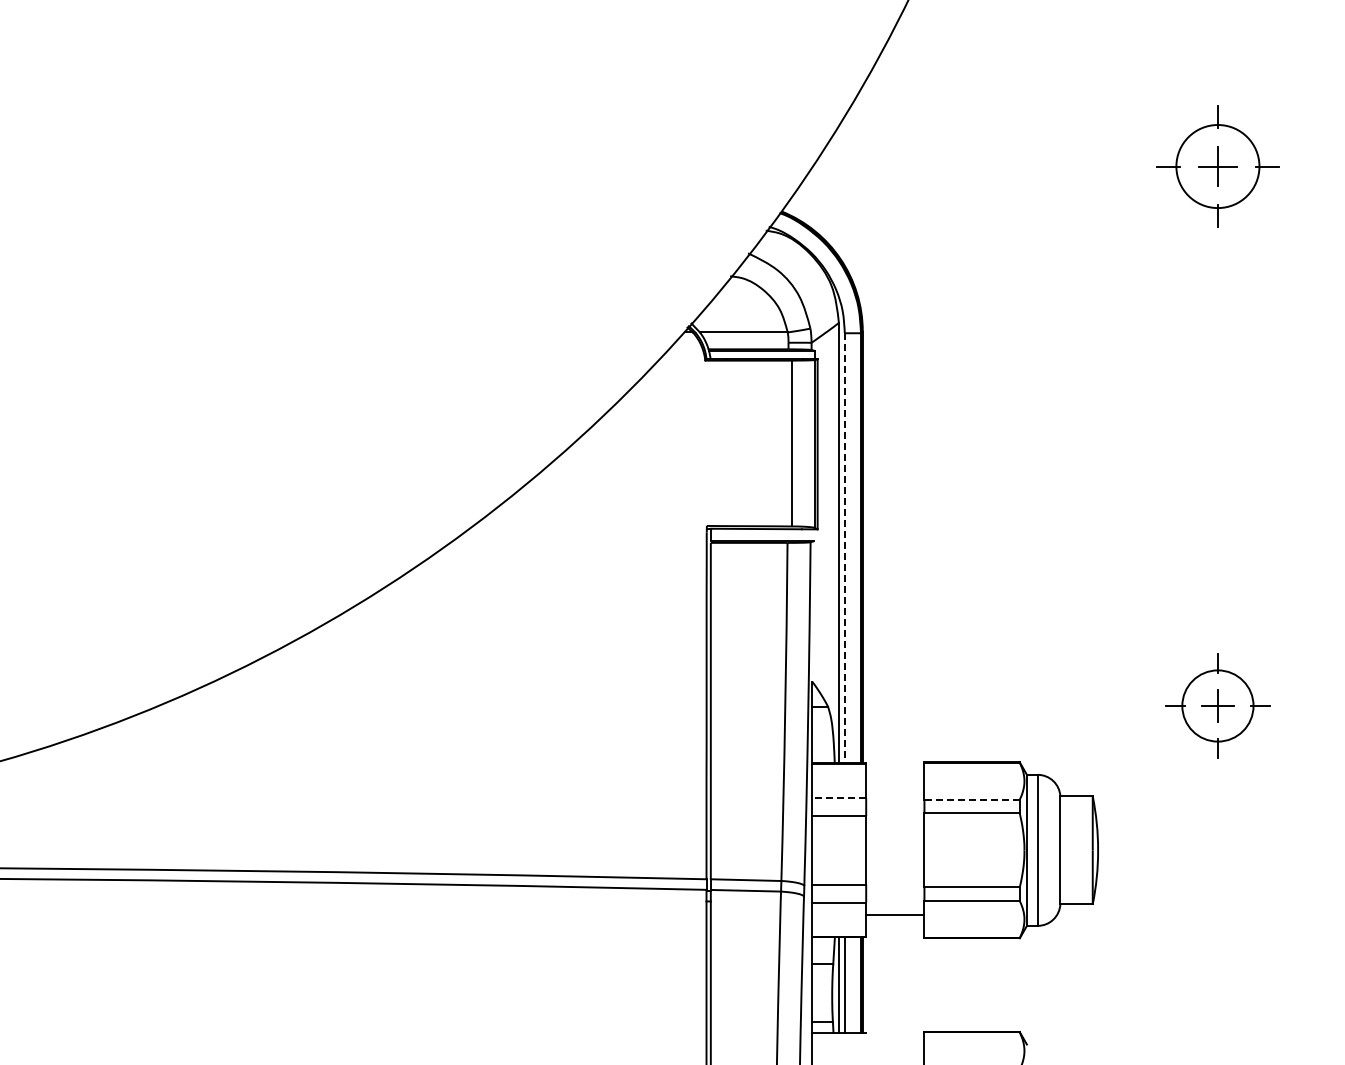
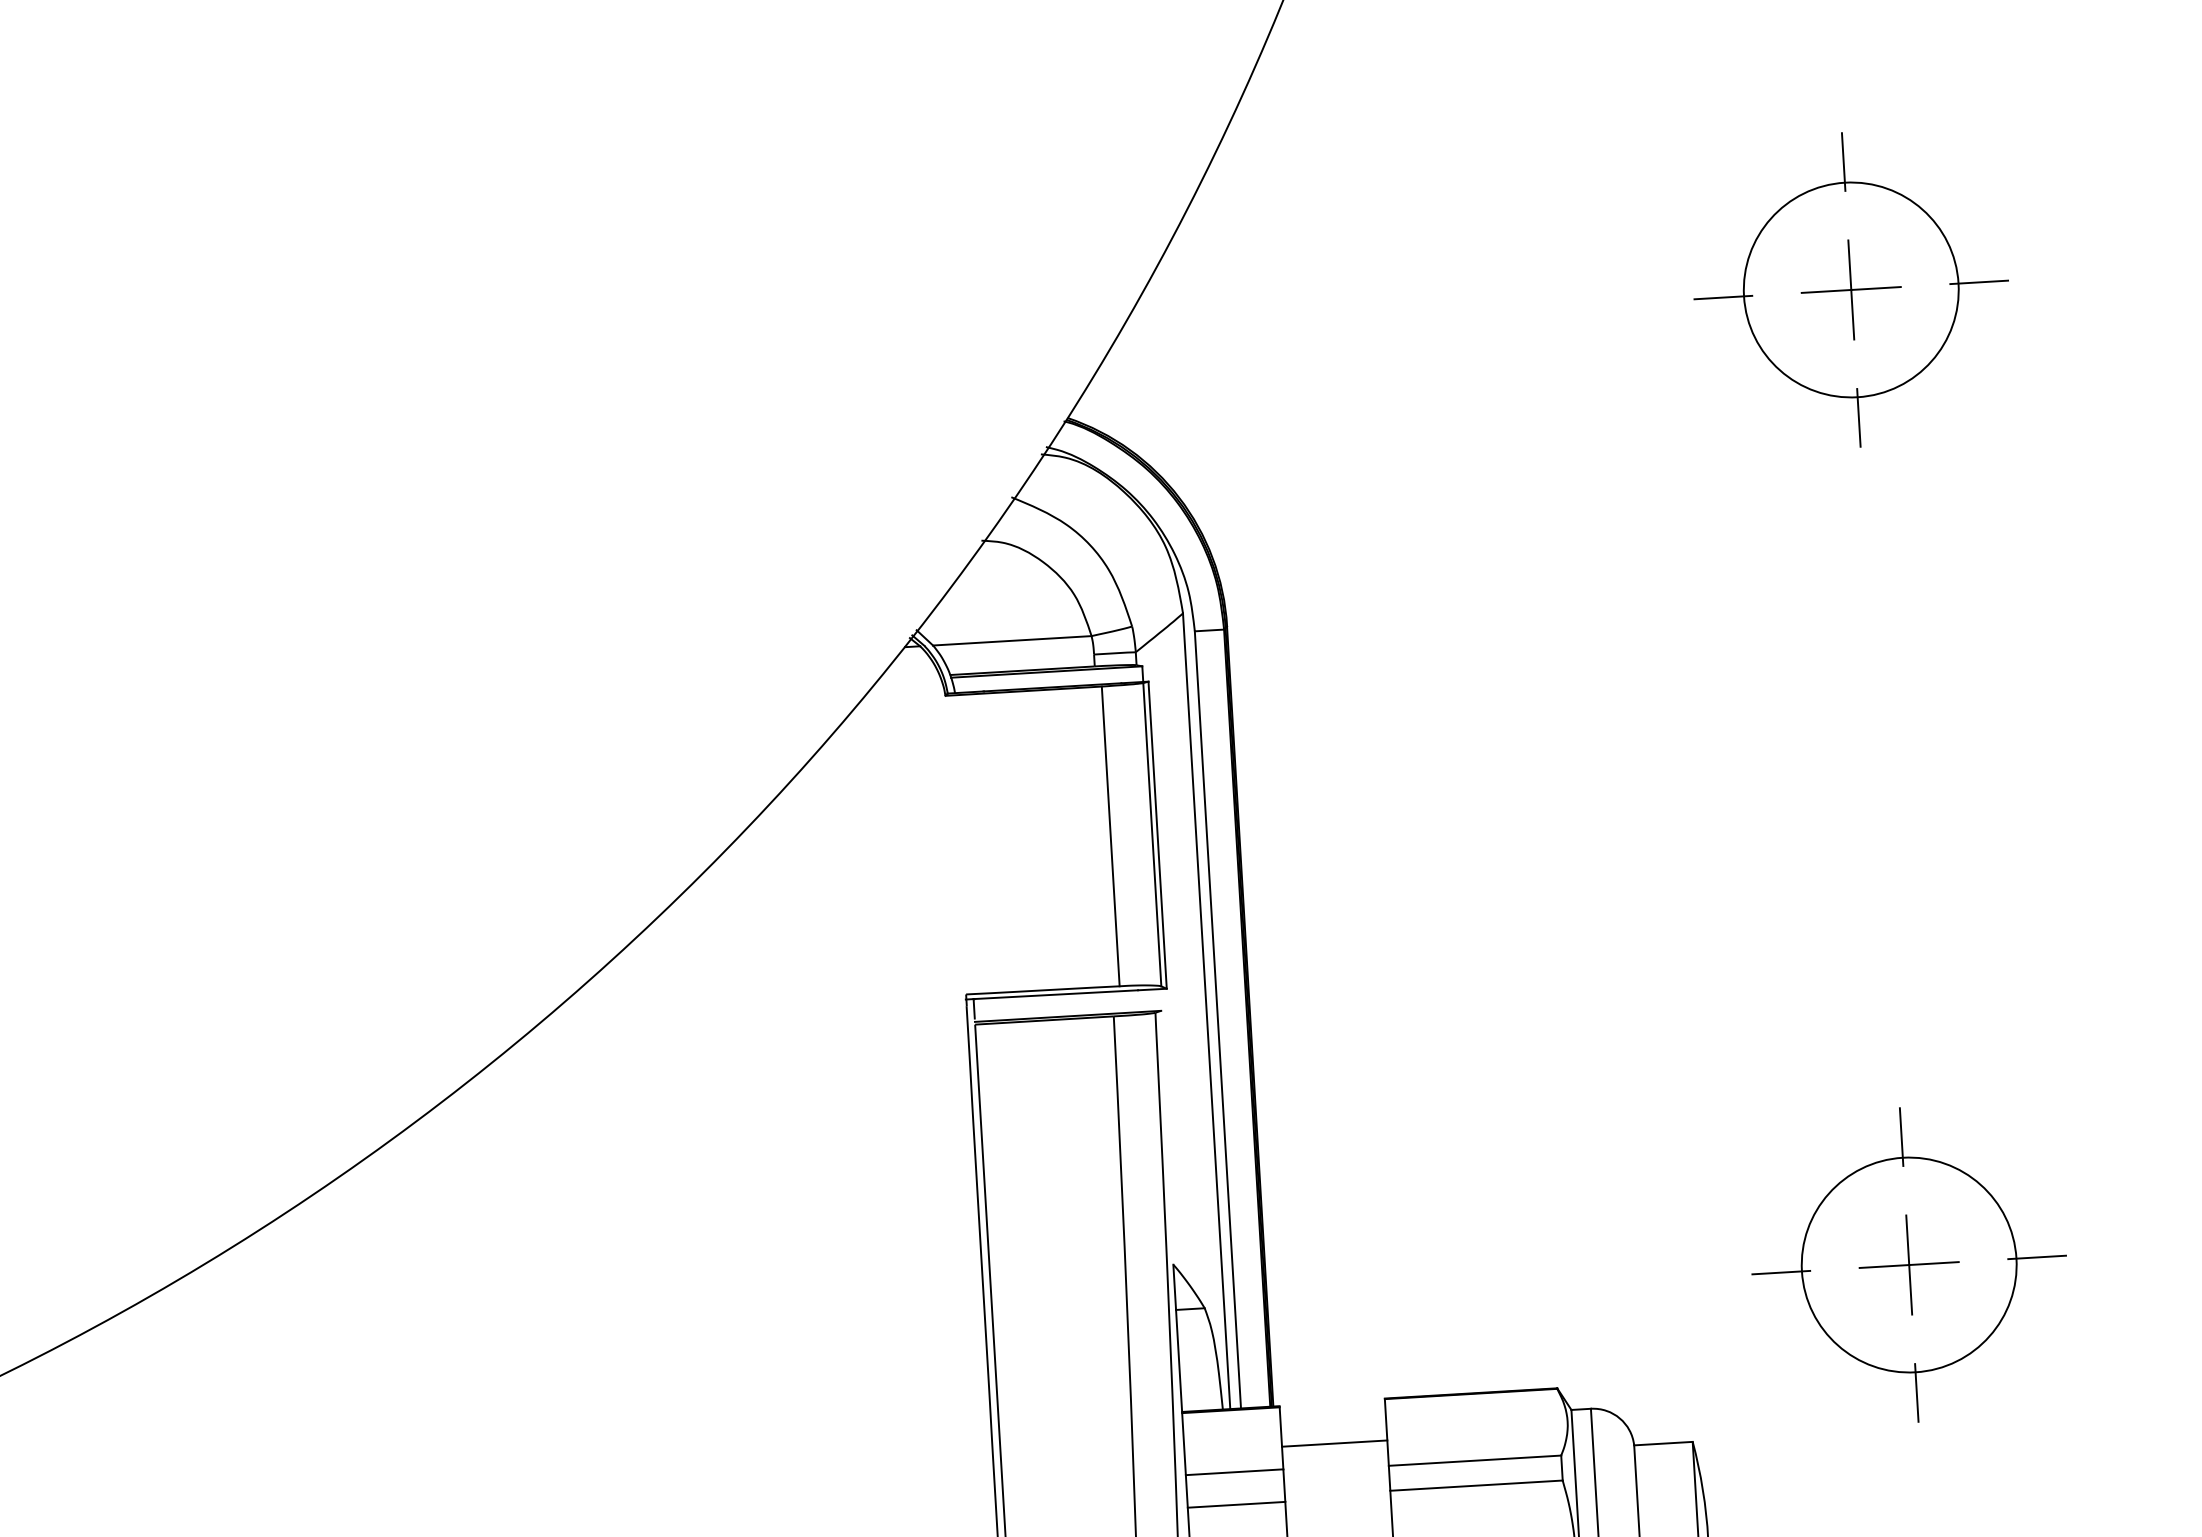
part: (1217, 166) -> (1850, 289), size x1.43
line: (844, 548) -> (1217, 1020), dashed -> solid
part: (1217, 705) -> (1908, 1264), size x1.67
line: (895, 785) -> (1334, 1443), added
line: (839, 798) -> (1235, 1472), dashed -> solid
line: (972, 799) -> (1475, 1460), dashed -> solid

